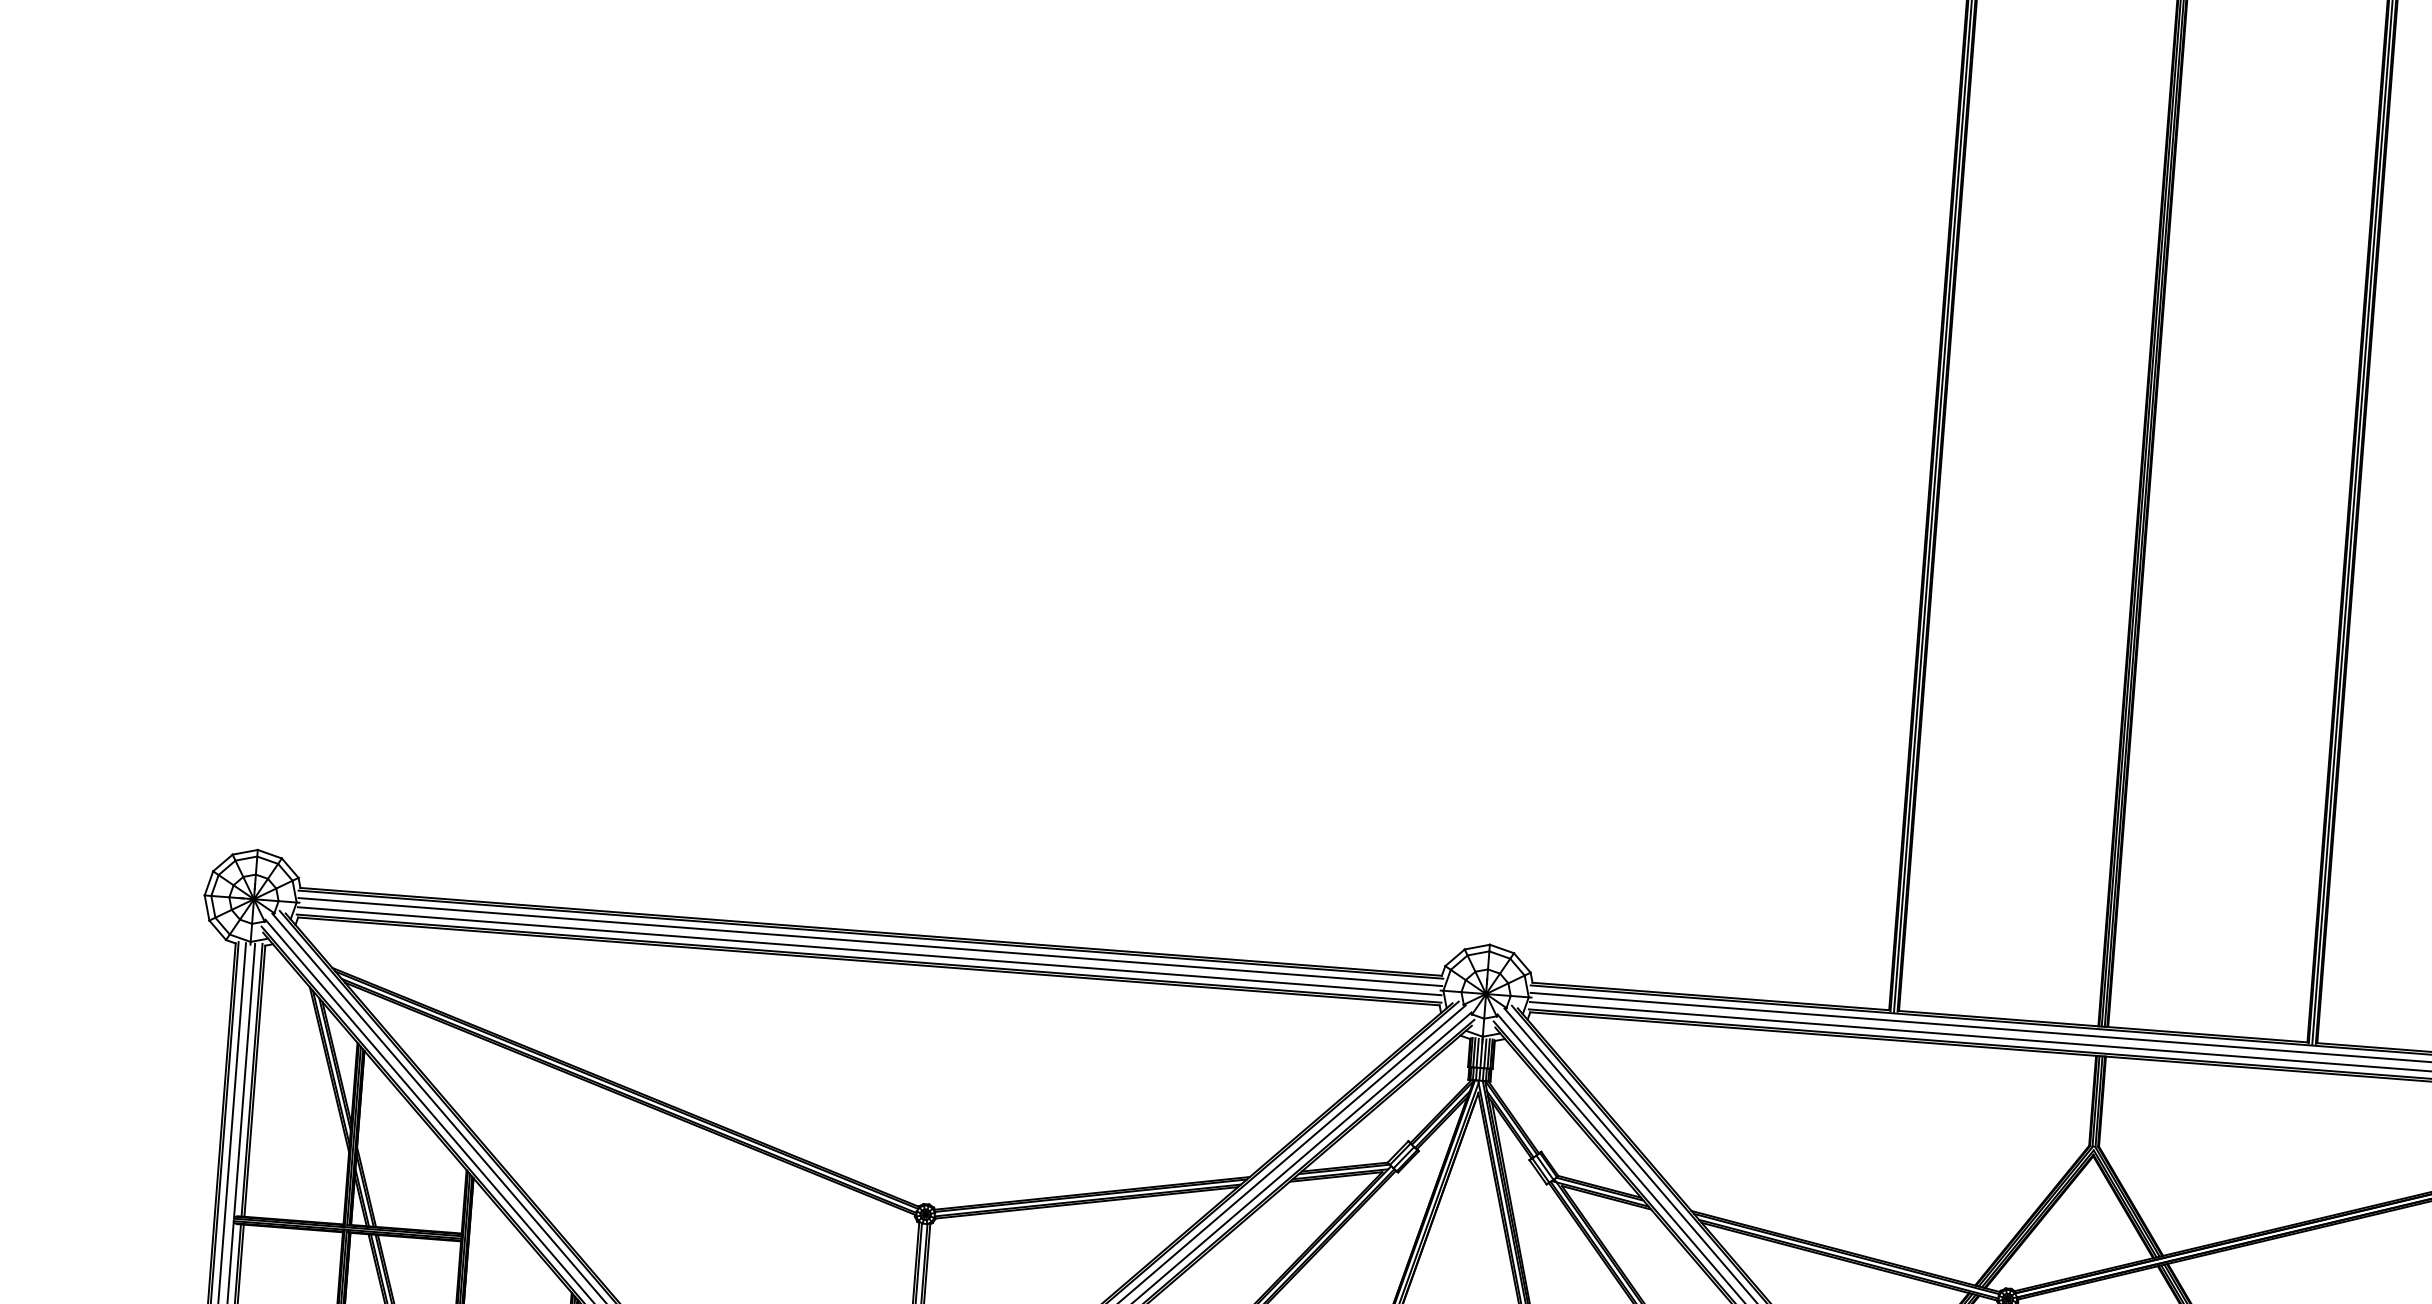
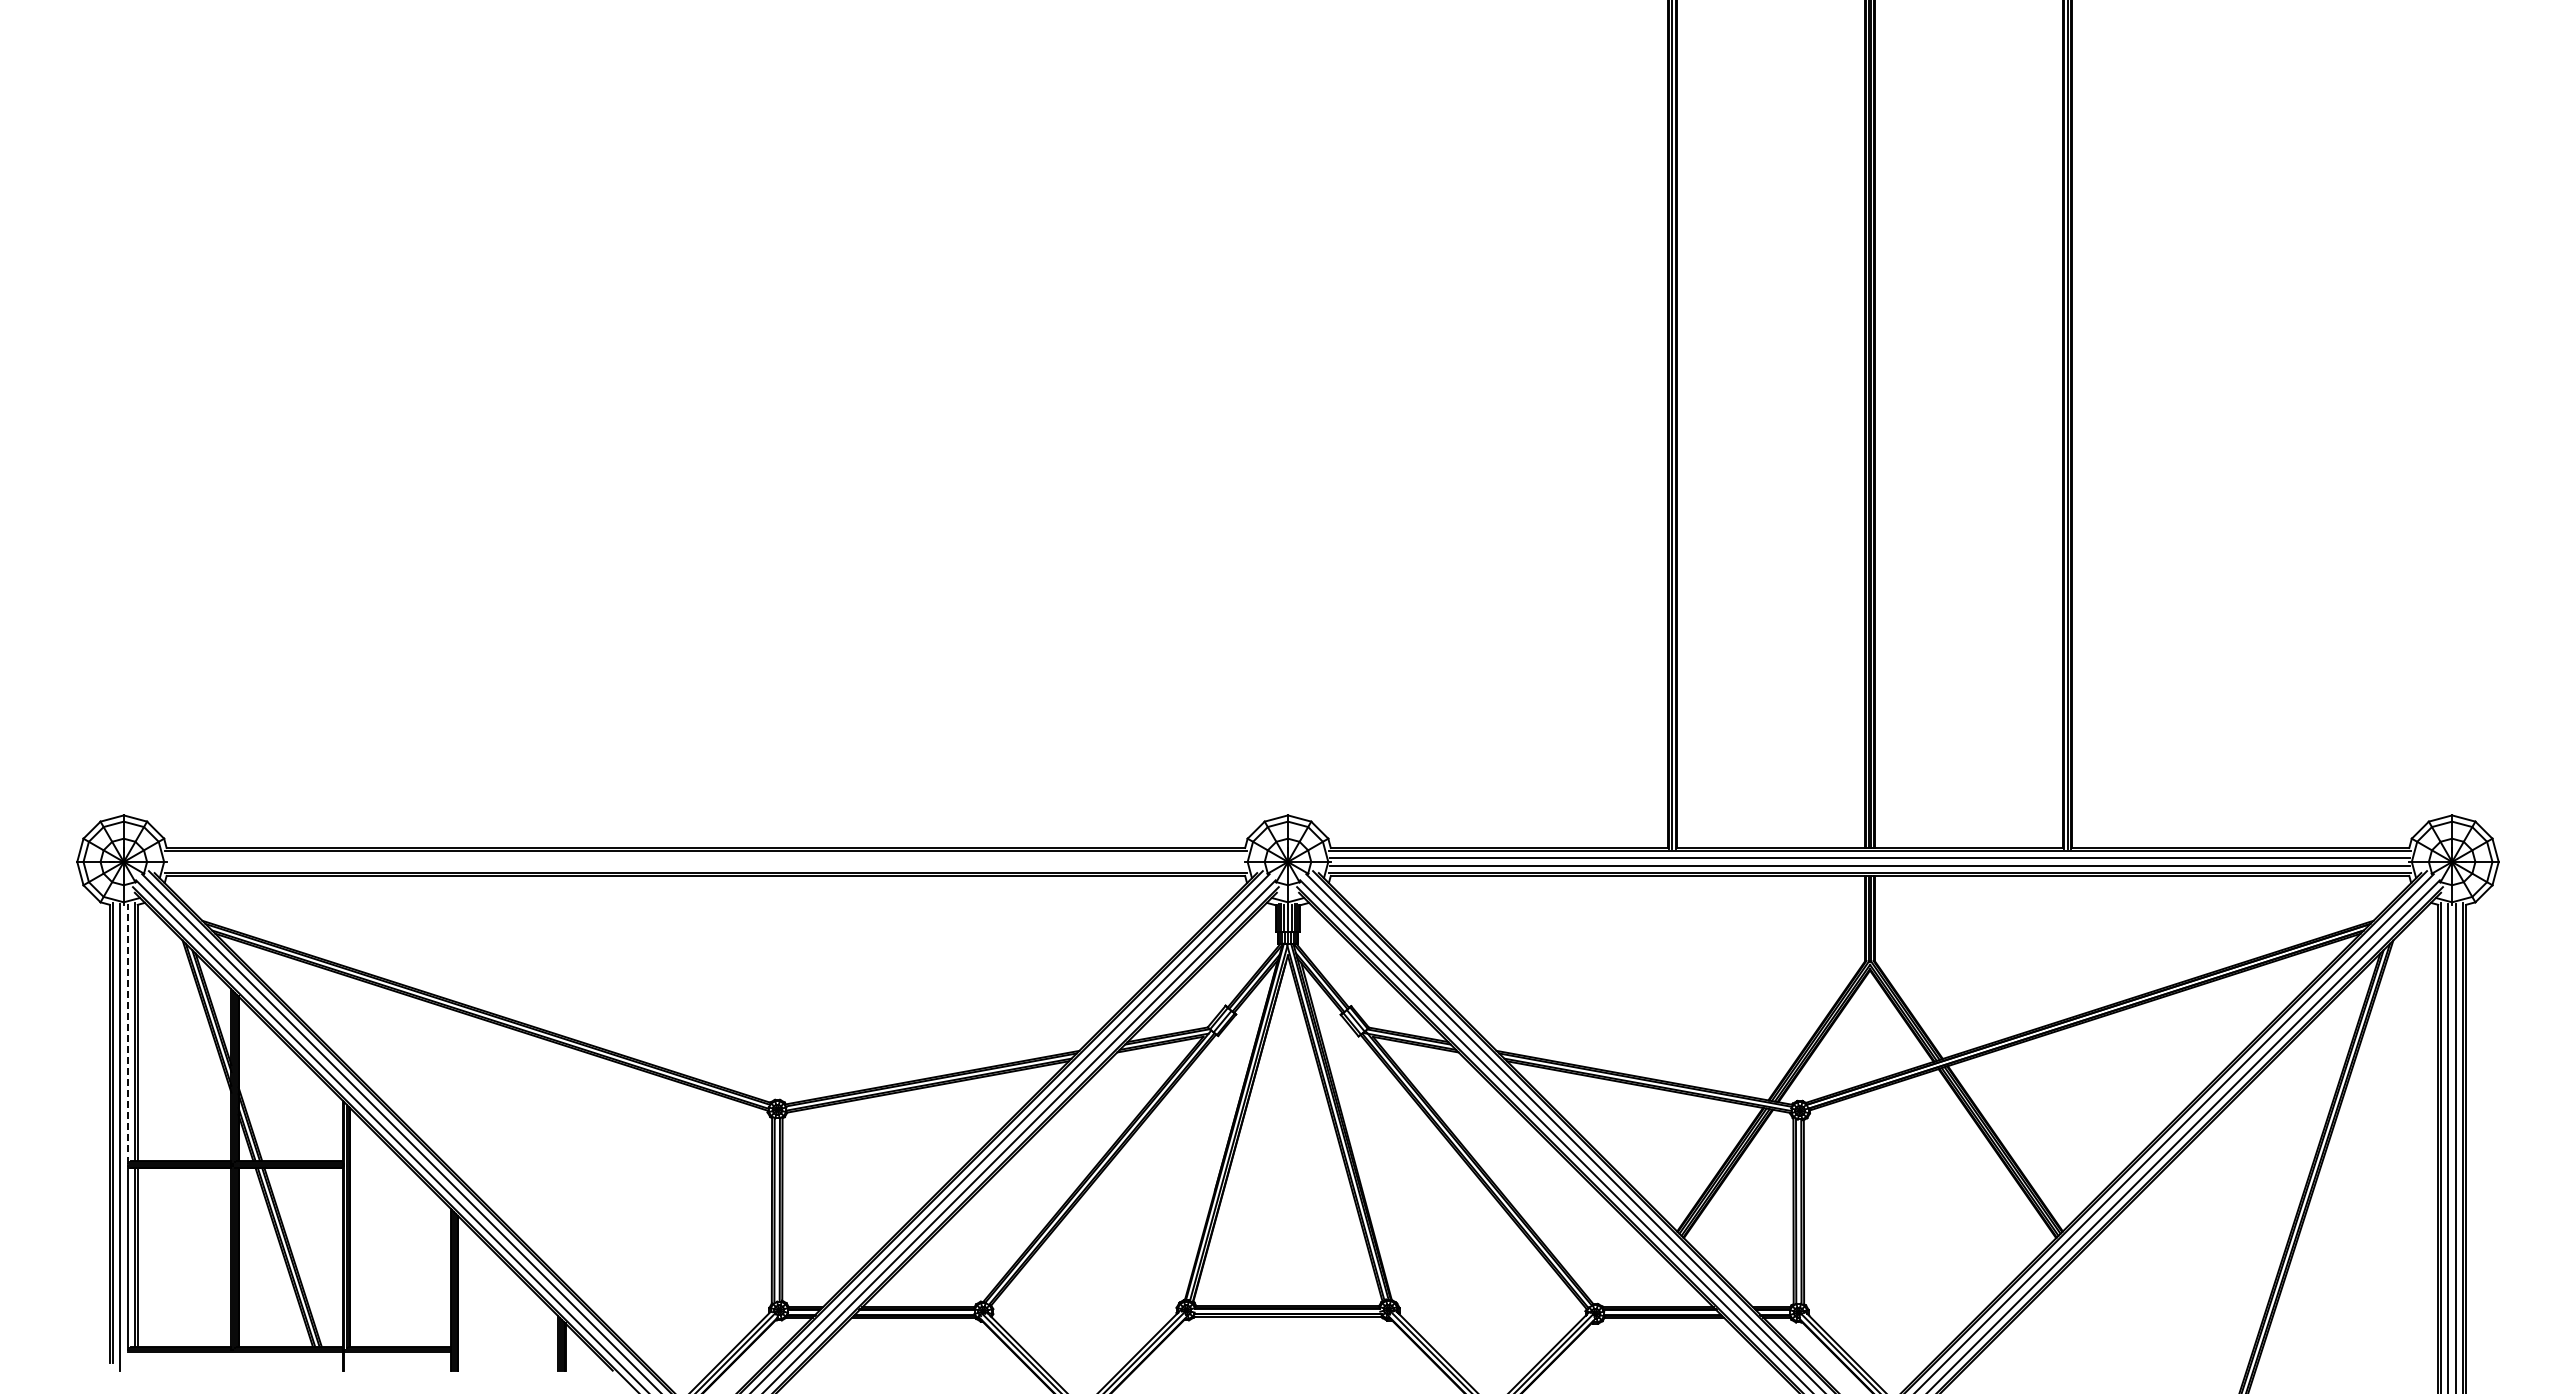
line: (869, 941) -> (705, 857), removed
line: (869, 951) -> (705, 866), removed
line: (244, 1081) -> (128, 1033), solid -> dashed

